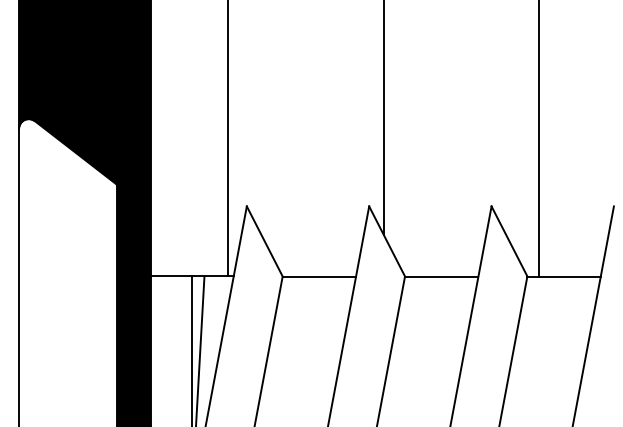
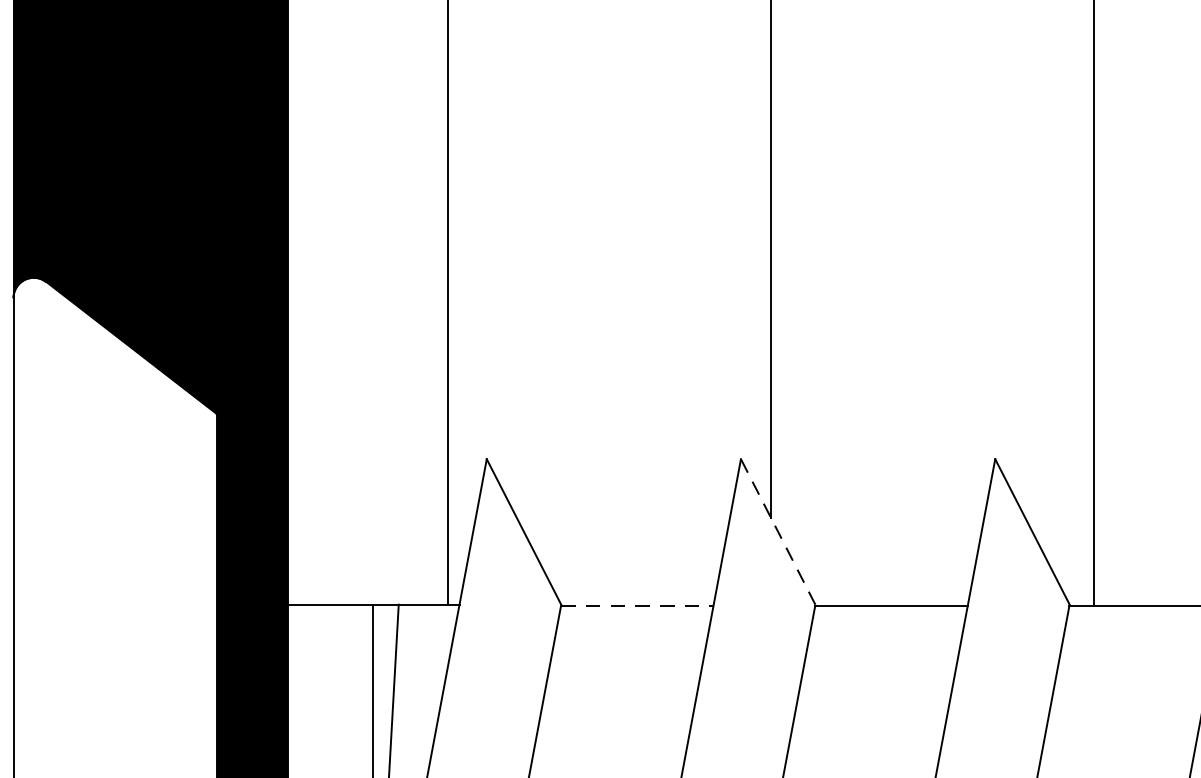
line: (386, 240) -> (776, 529), solid -> dashed
line: (319, 276) -> (637, 604), solid -> dashed

